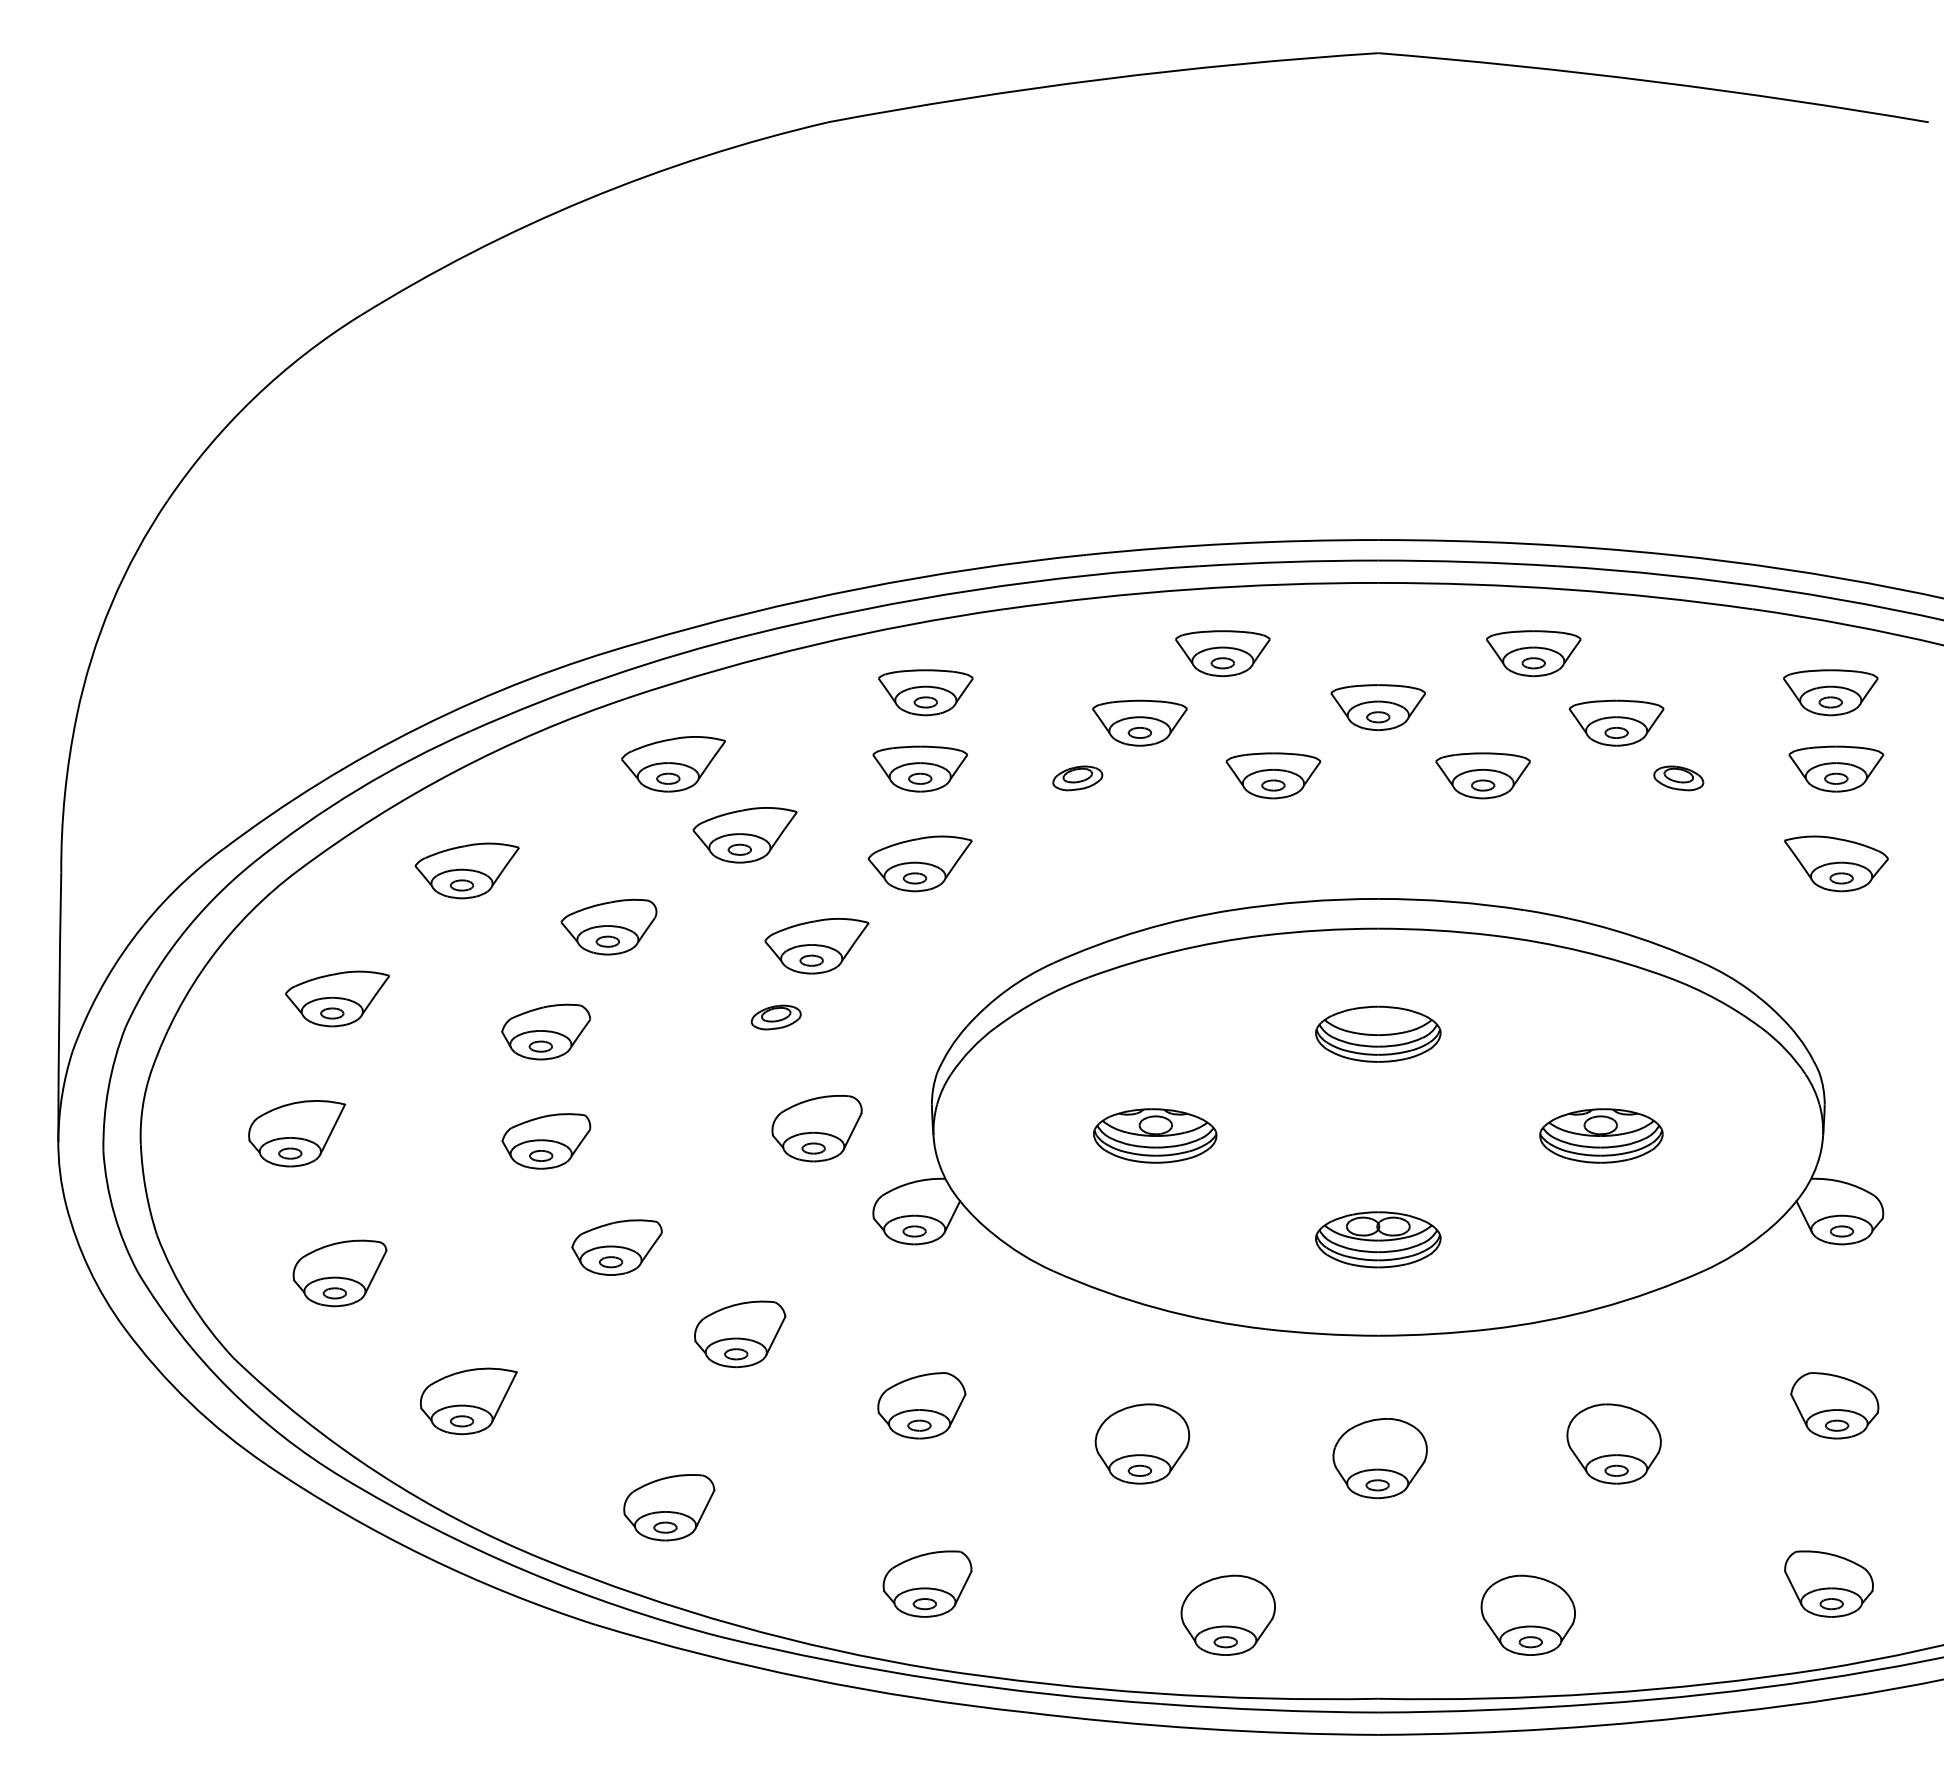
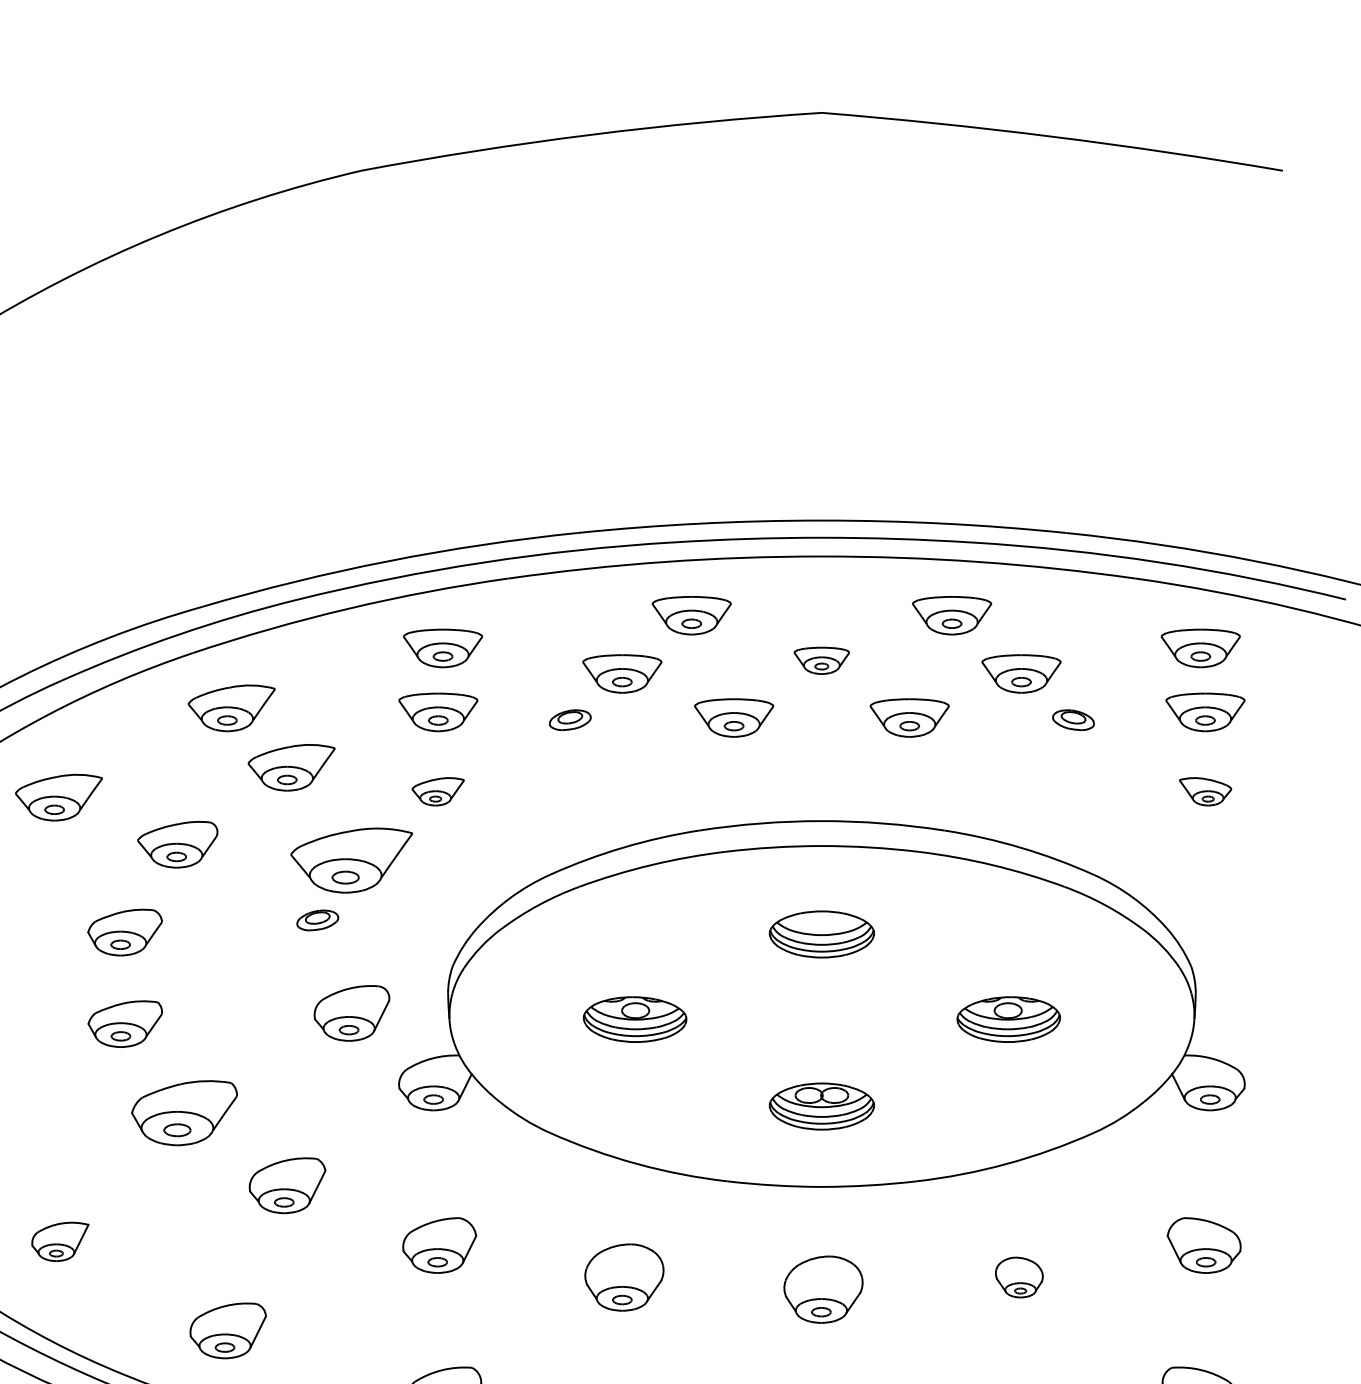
part: (1377, 707) -> (821, 660), size x0.7
part: (919, 863) -> (437, 791), size x0.6
part: (1836, 863) -> (1205, 791), size x0.6
part: (816, 946) -> (351, 860), size x1.4
part: (616, 1247) -> (183, 1113), size x1.4
part: (468, 1401) -> (60, 1241), size x0.7
part: (1613, 1443) -> (1018, 1277), size x0.6

